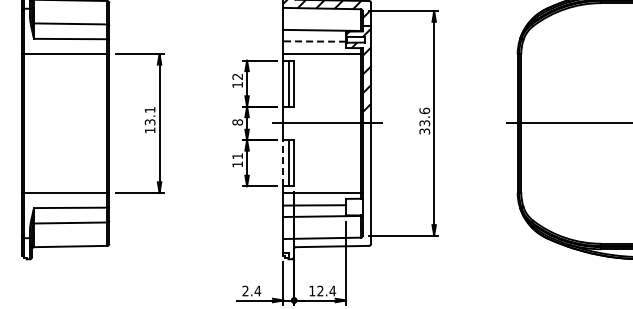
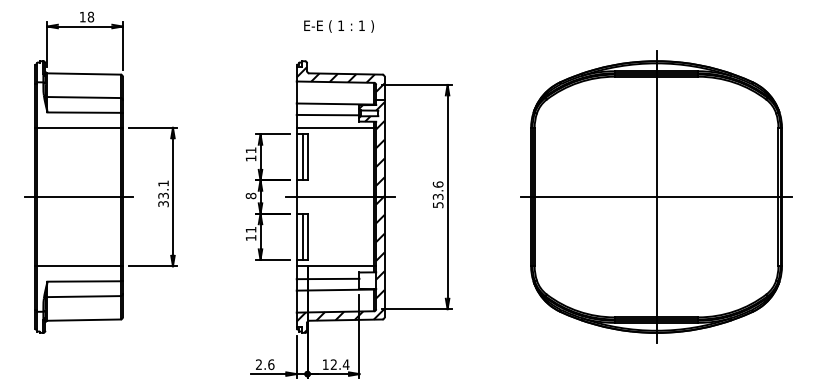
line: (314, 41) -> (327, 115), dashed -> solid
text: (237, 76) -> (250, 150), 12 -> 11
line: (65, 123) -> (78, 197), added
text: (150, 130) -> (163, 204), 13.1 -> 33.1
text: (424, 130) -> (437, 204), 33.6 -> 53.6
line: (283, 162) -> (296, 236), dashed -> solid
hatch: (327, 190) -> (340, 264), added
text: (257, 290) -> (270, 364), 2.4 -> 2.6

